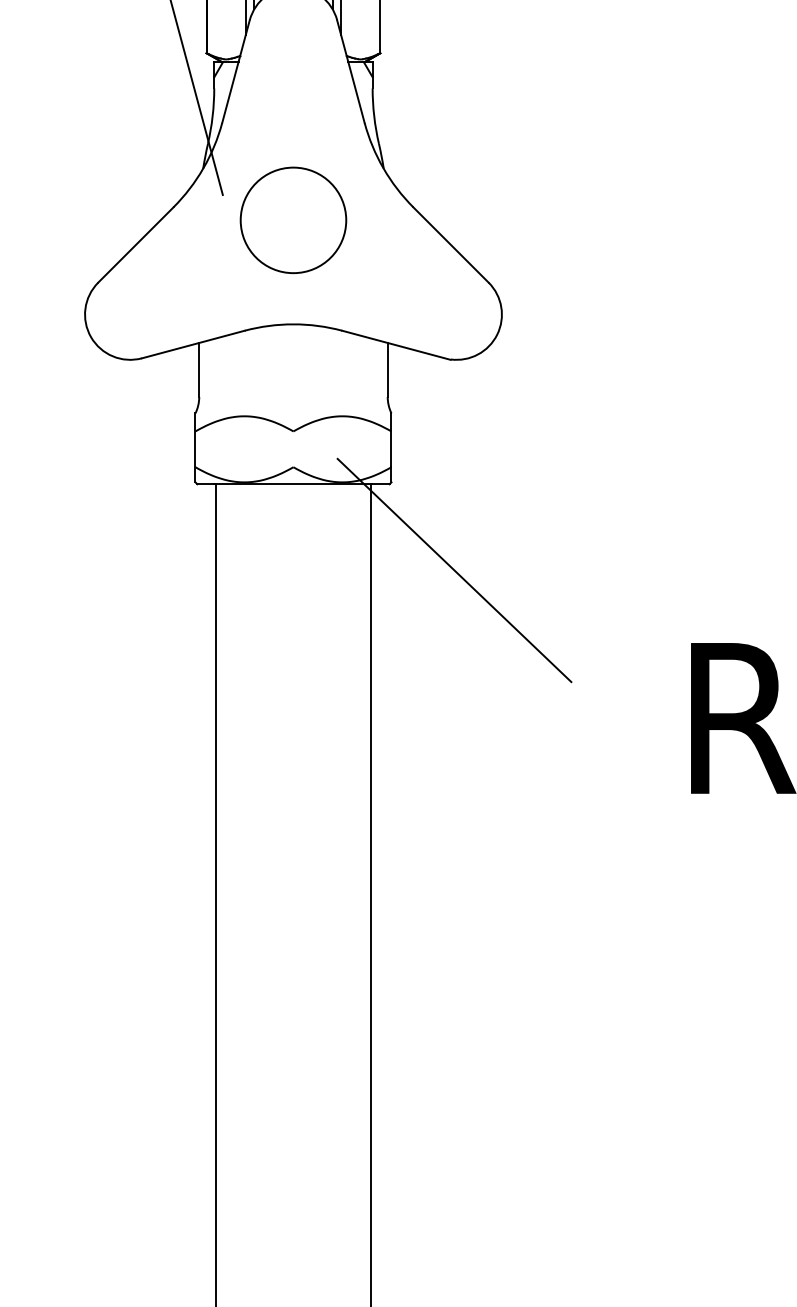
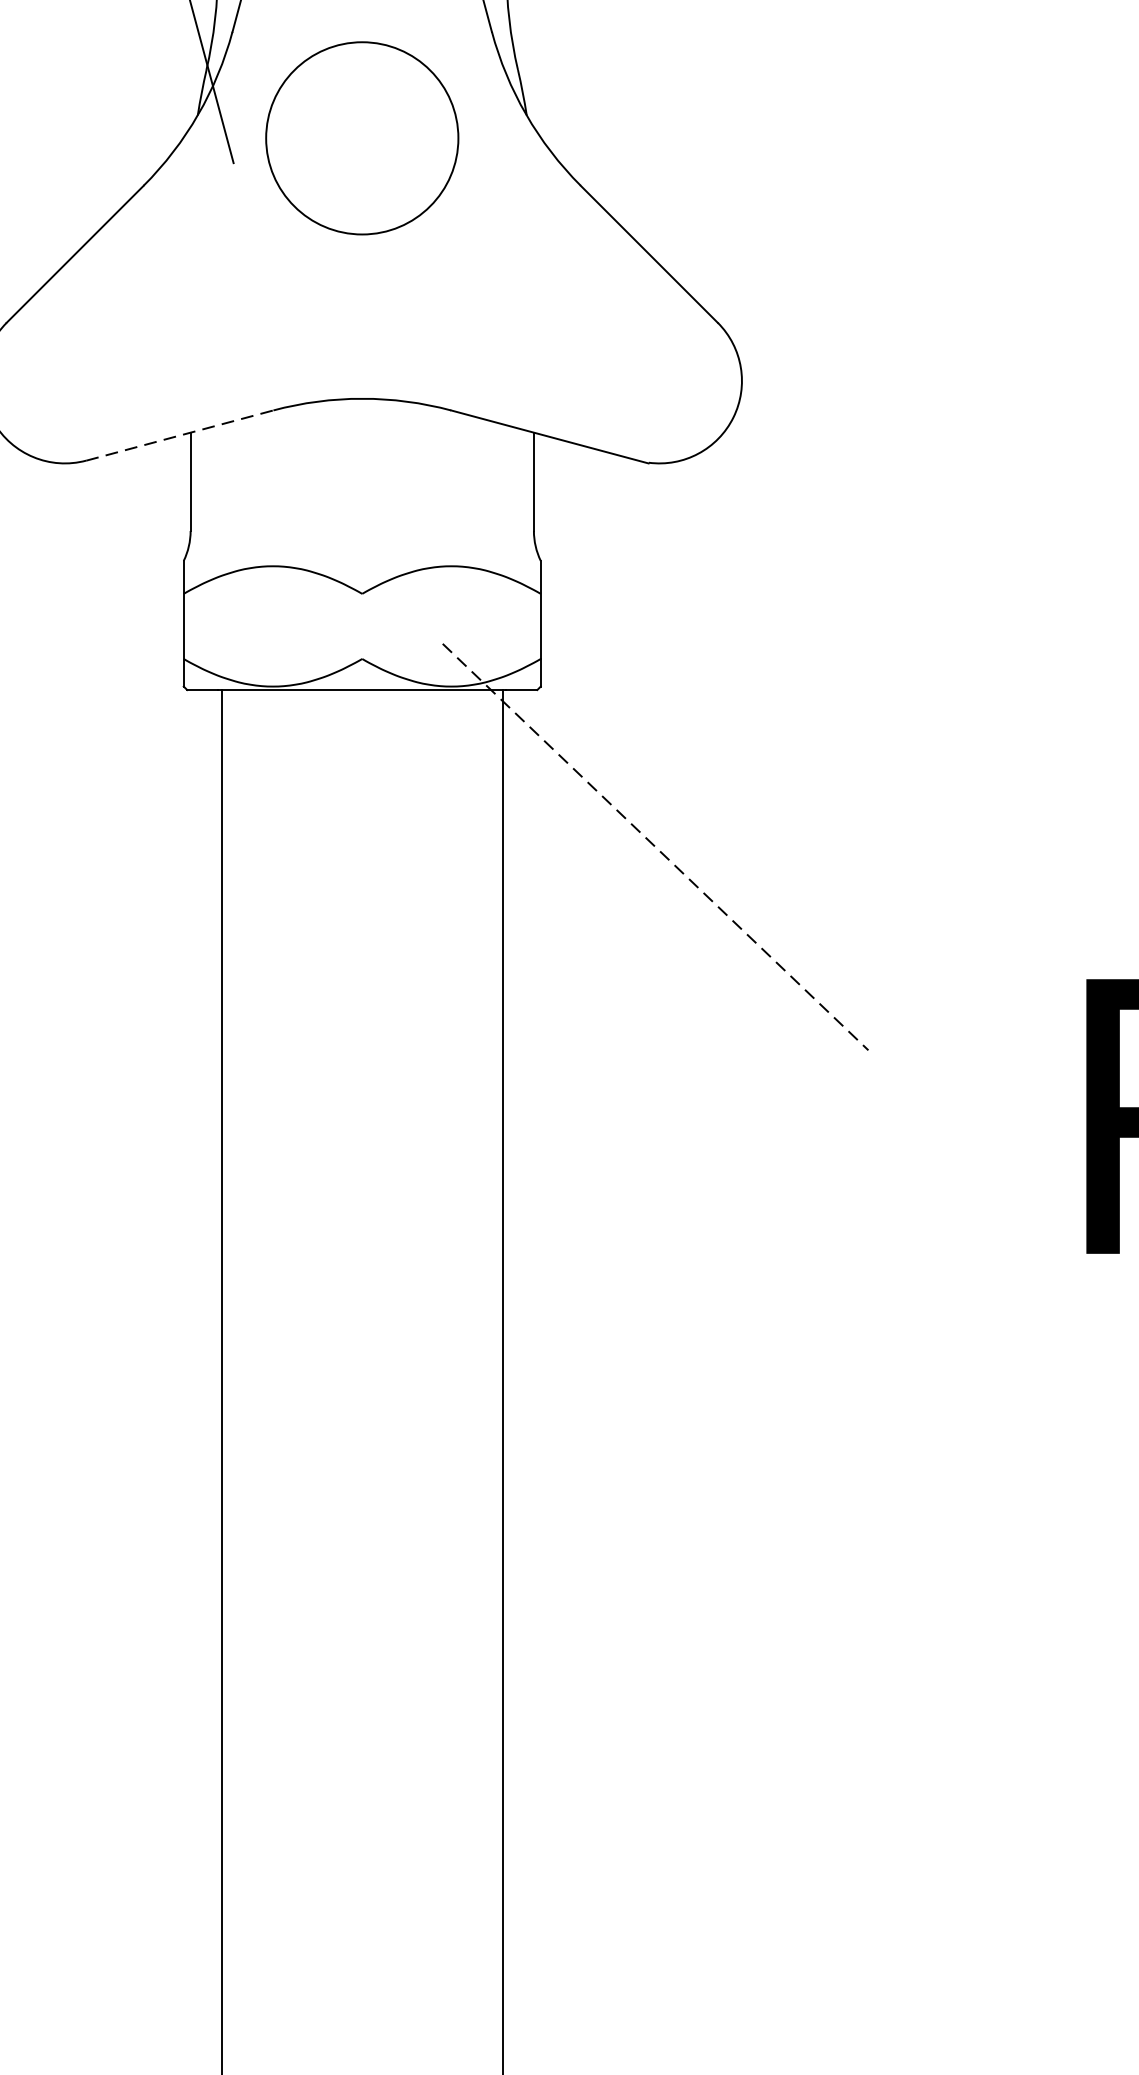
circle: (293, 219) -> (362, 136), moved
line: (193, 344) -> (180, 435), solid -> dashed
line: (454, 570) -> (655, 847), solid -> dashed

